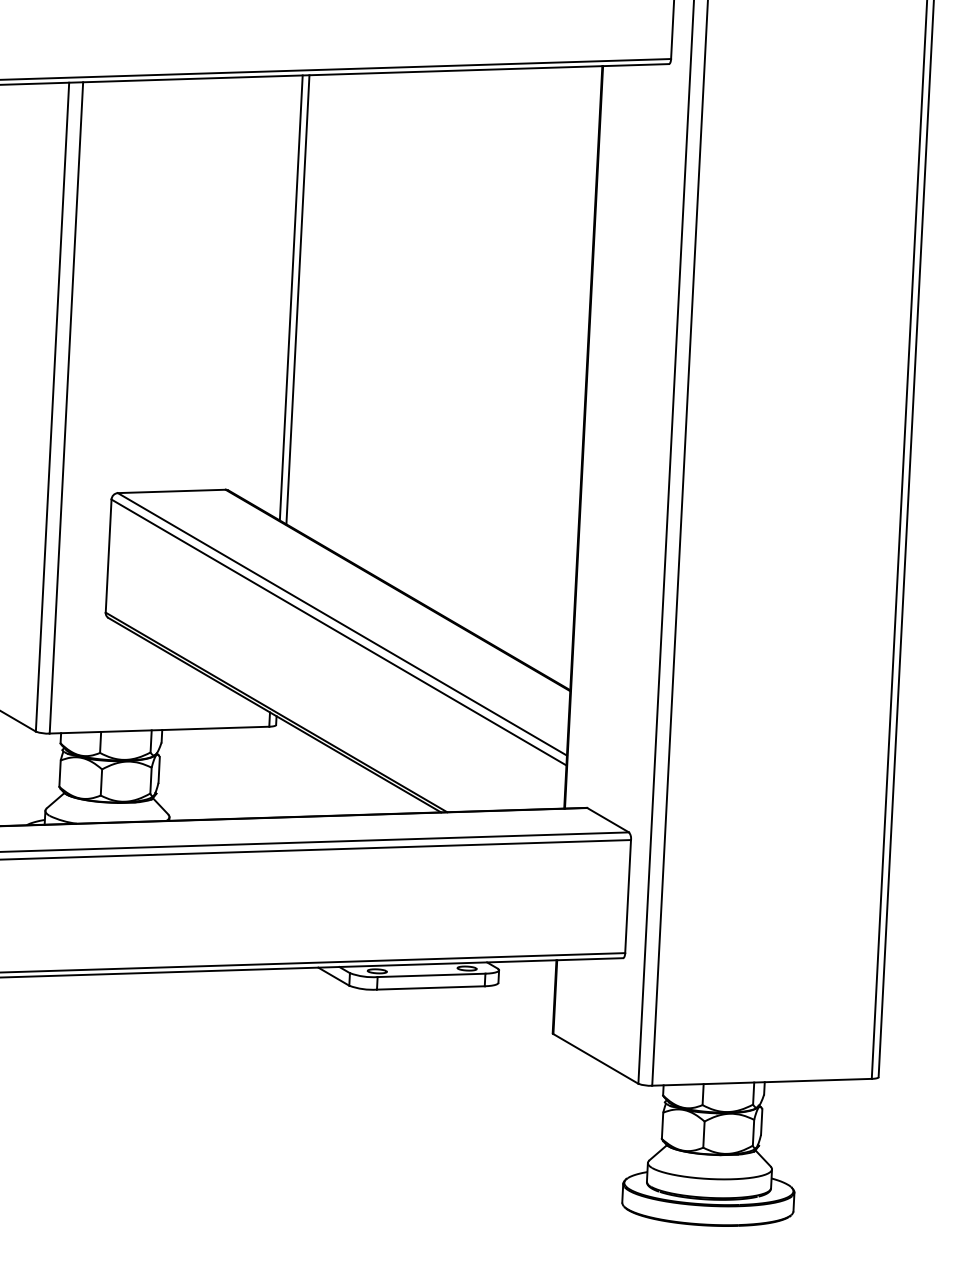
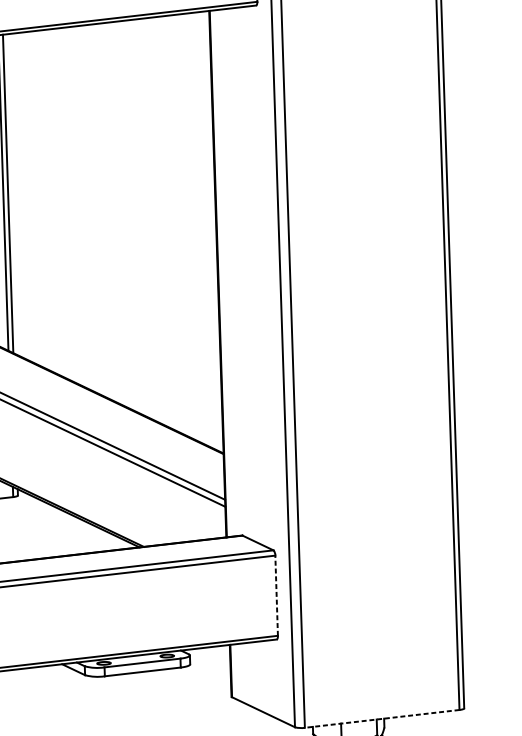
line: (628, 896) -> (276, 595), solid -> dashed
line: (762, 1082) -> (382, 719), solid -> dashed

